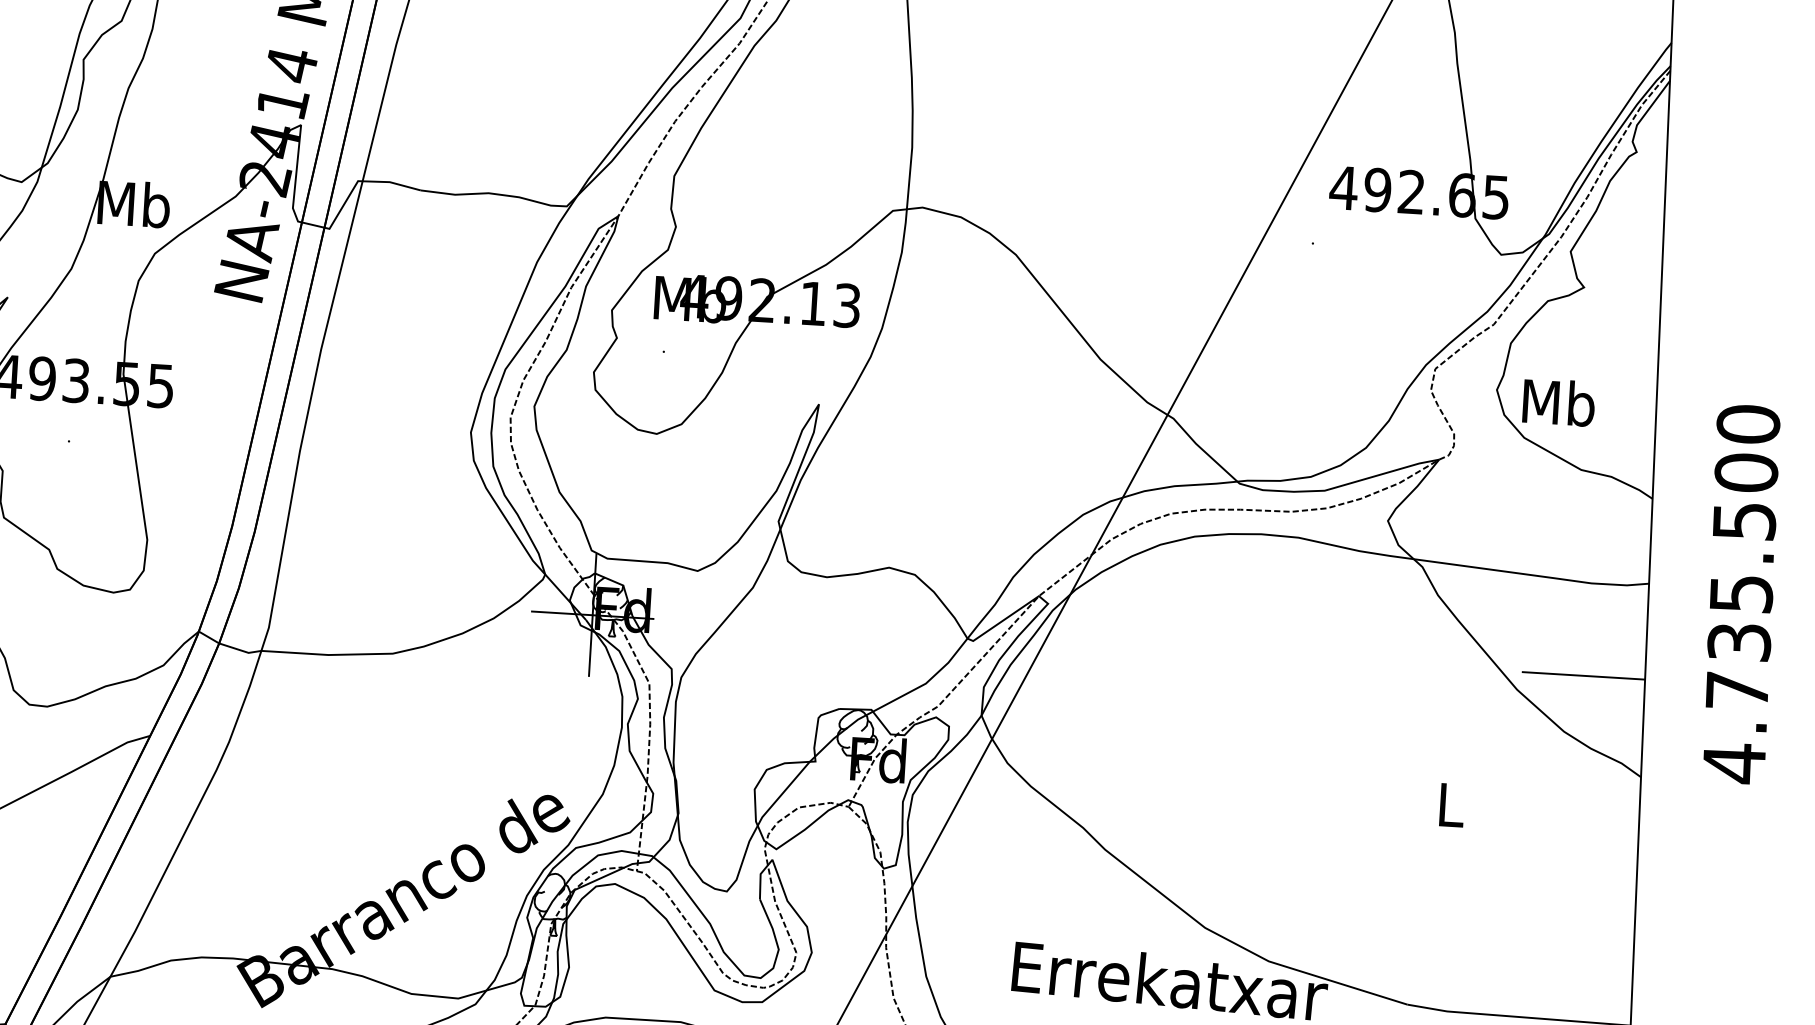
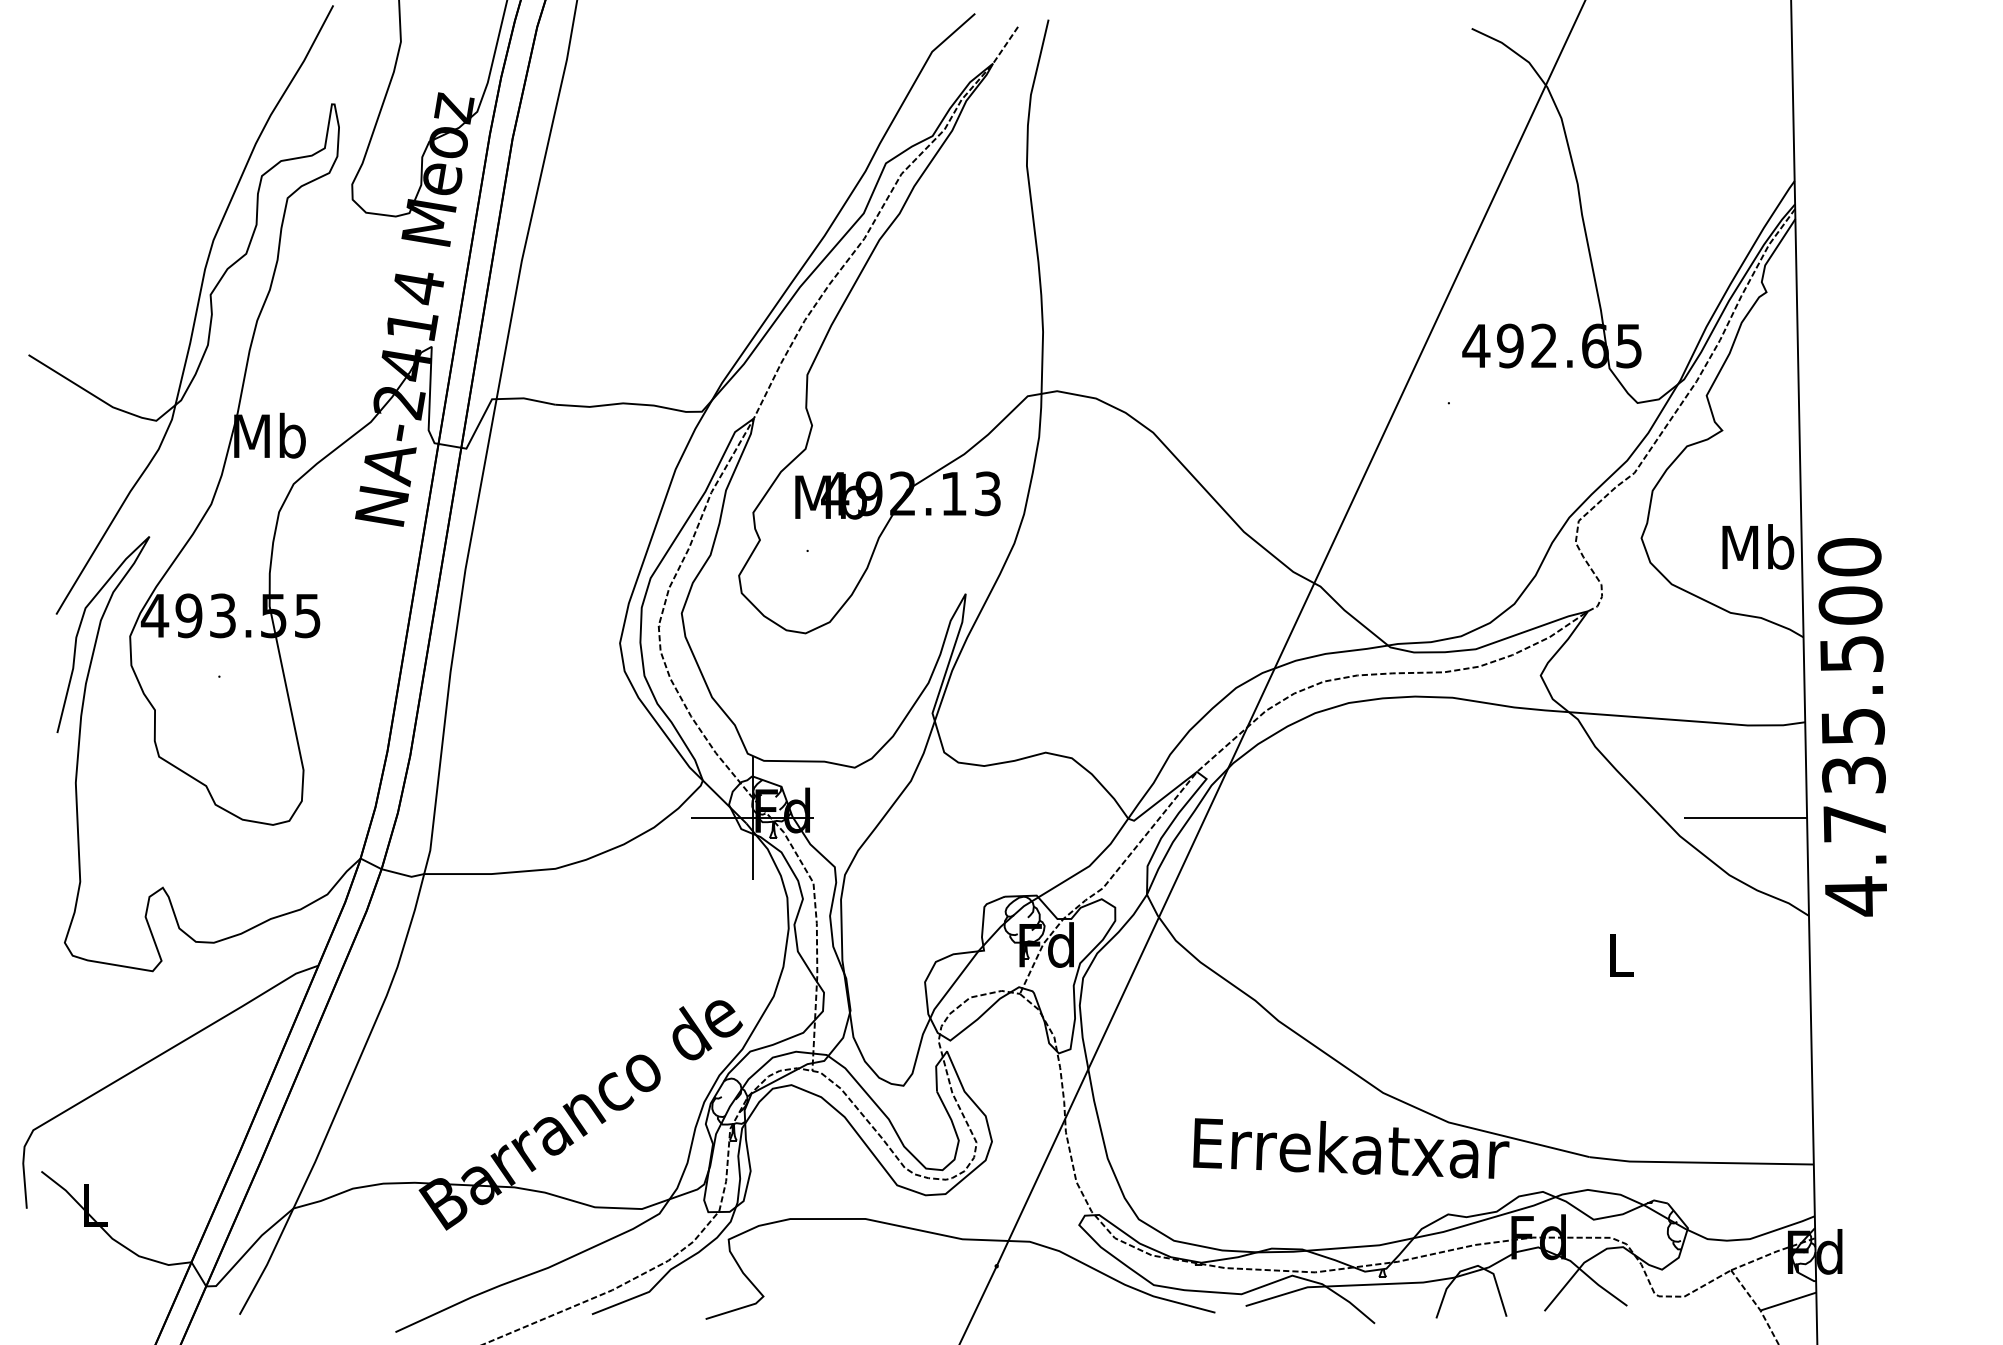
text: (1559, 402) -> (1758, 546), moved
text: (1739, 594) -> (1851, 727), moved

